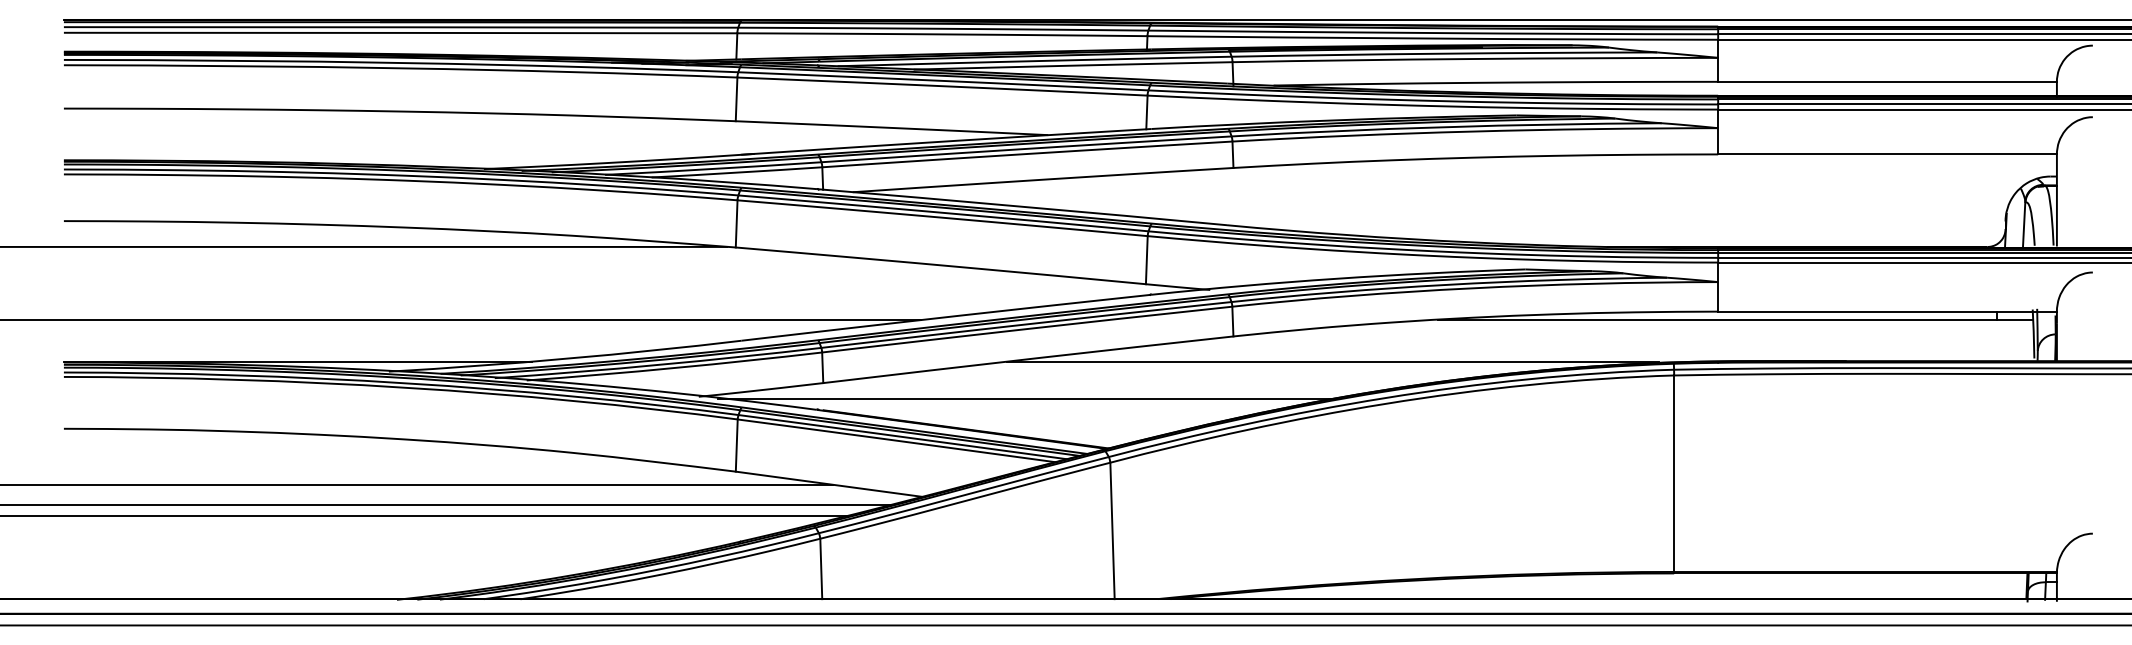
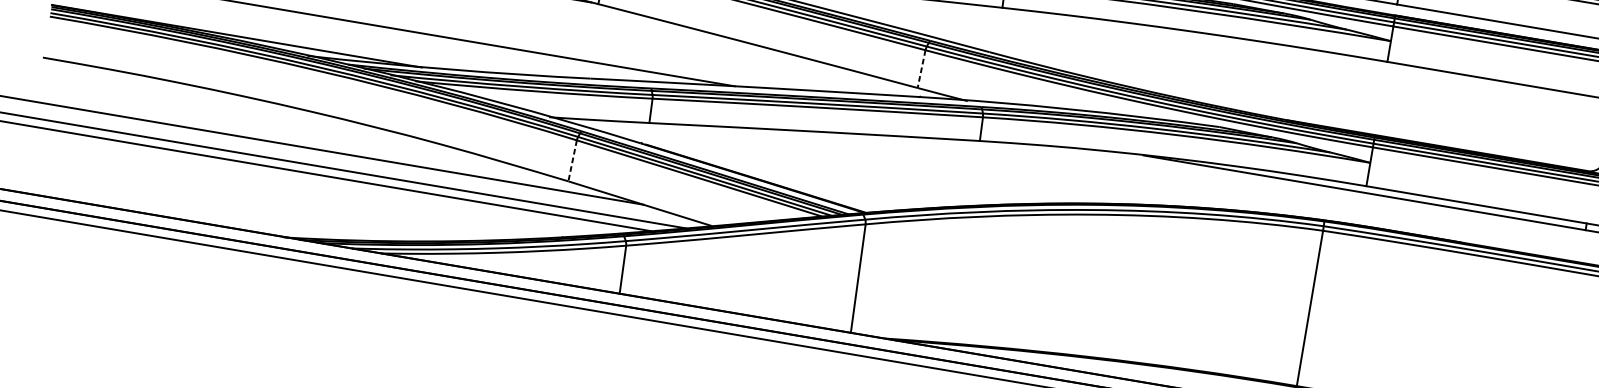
line: (1146, 260) -> (921, 69), solid -> dashed
line: (1333, 362) -> (1055, 174), removed
line: (1026, 398) -> (807, 162), removed
line: (736, 446) -> (572, 161), solid -> dashed

